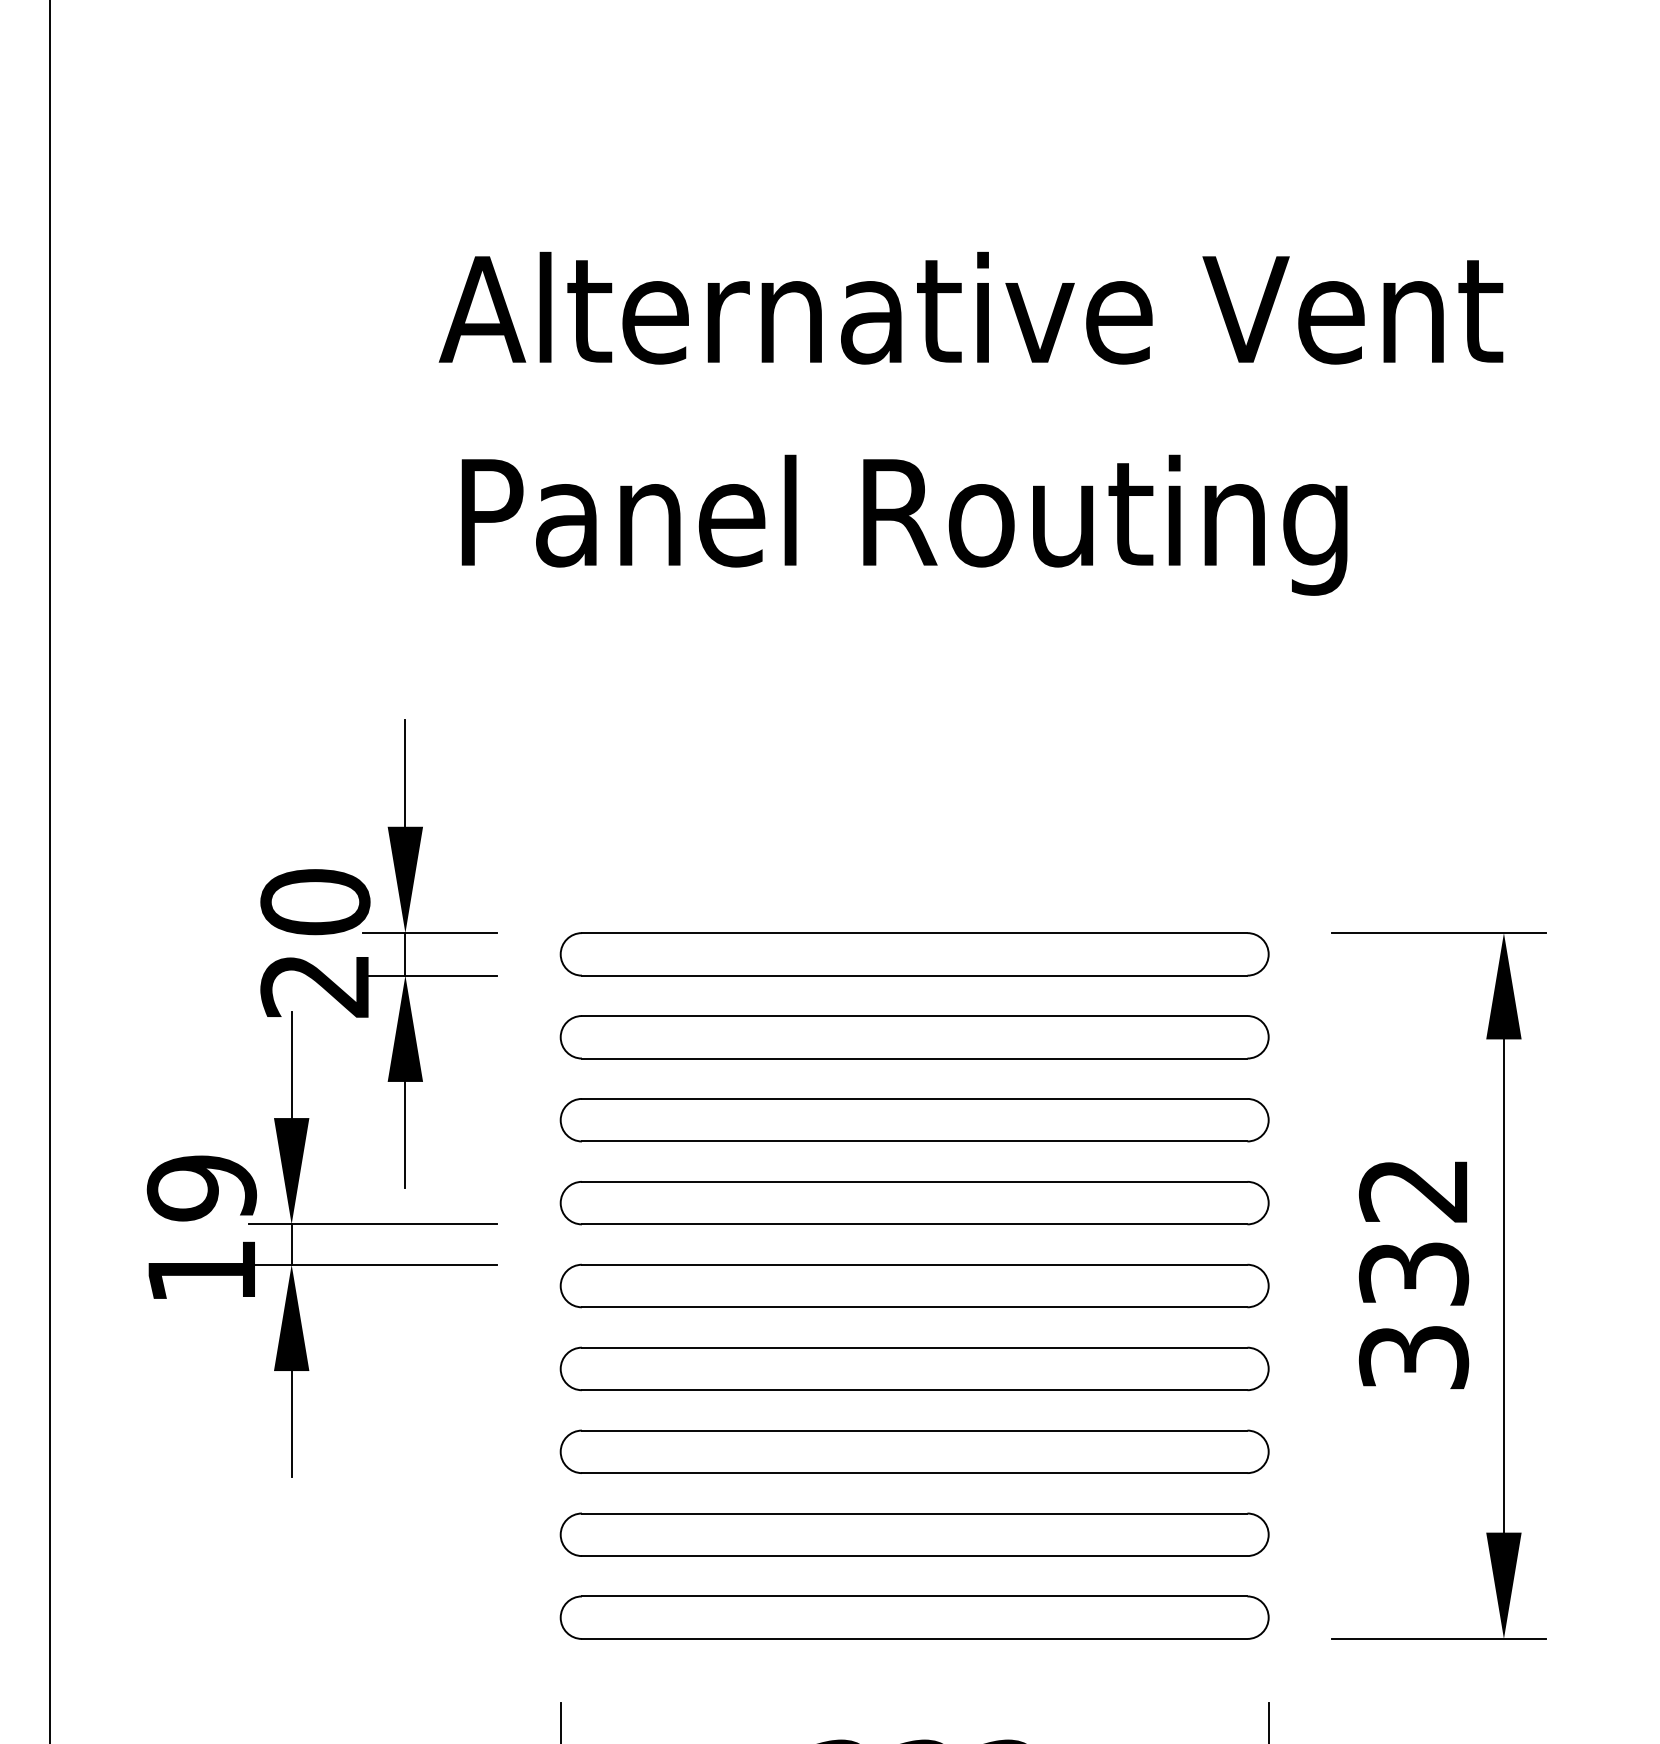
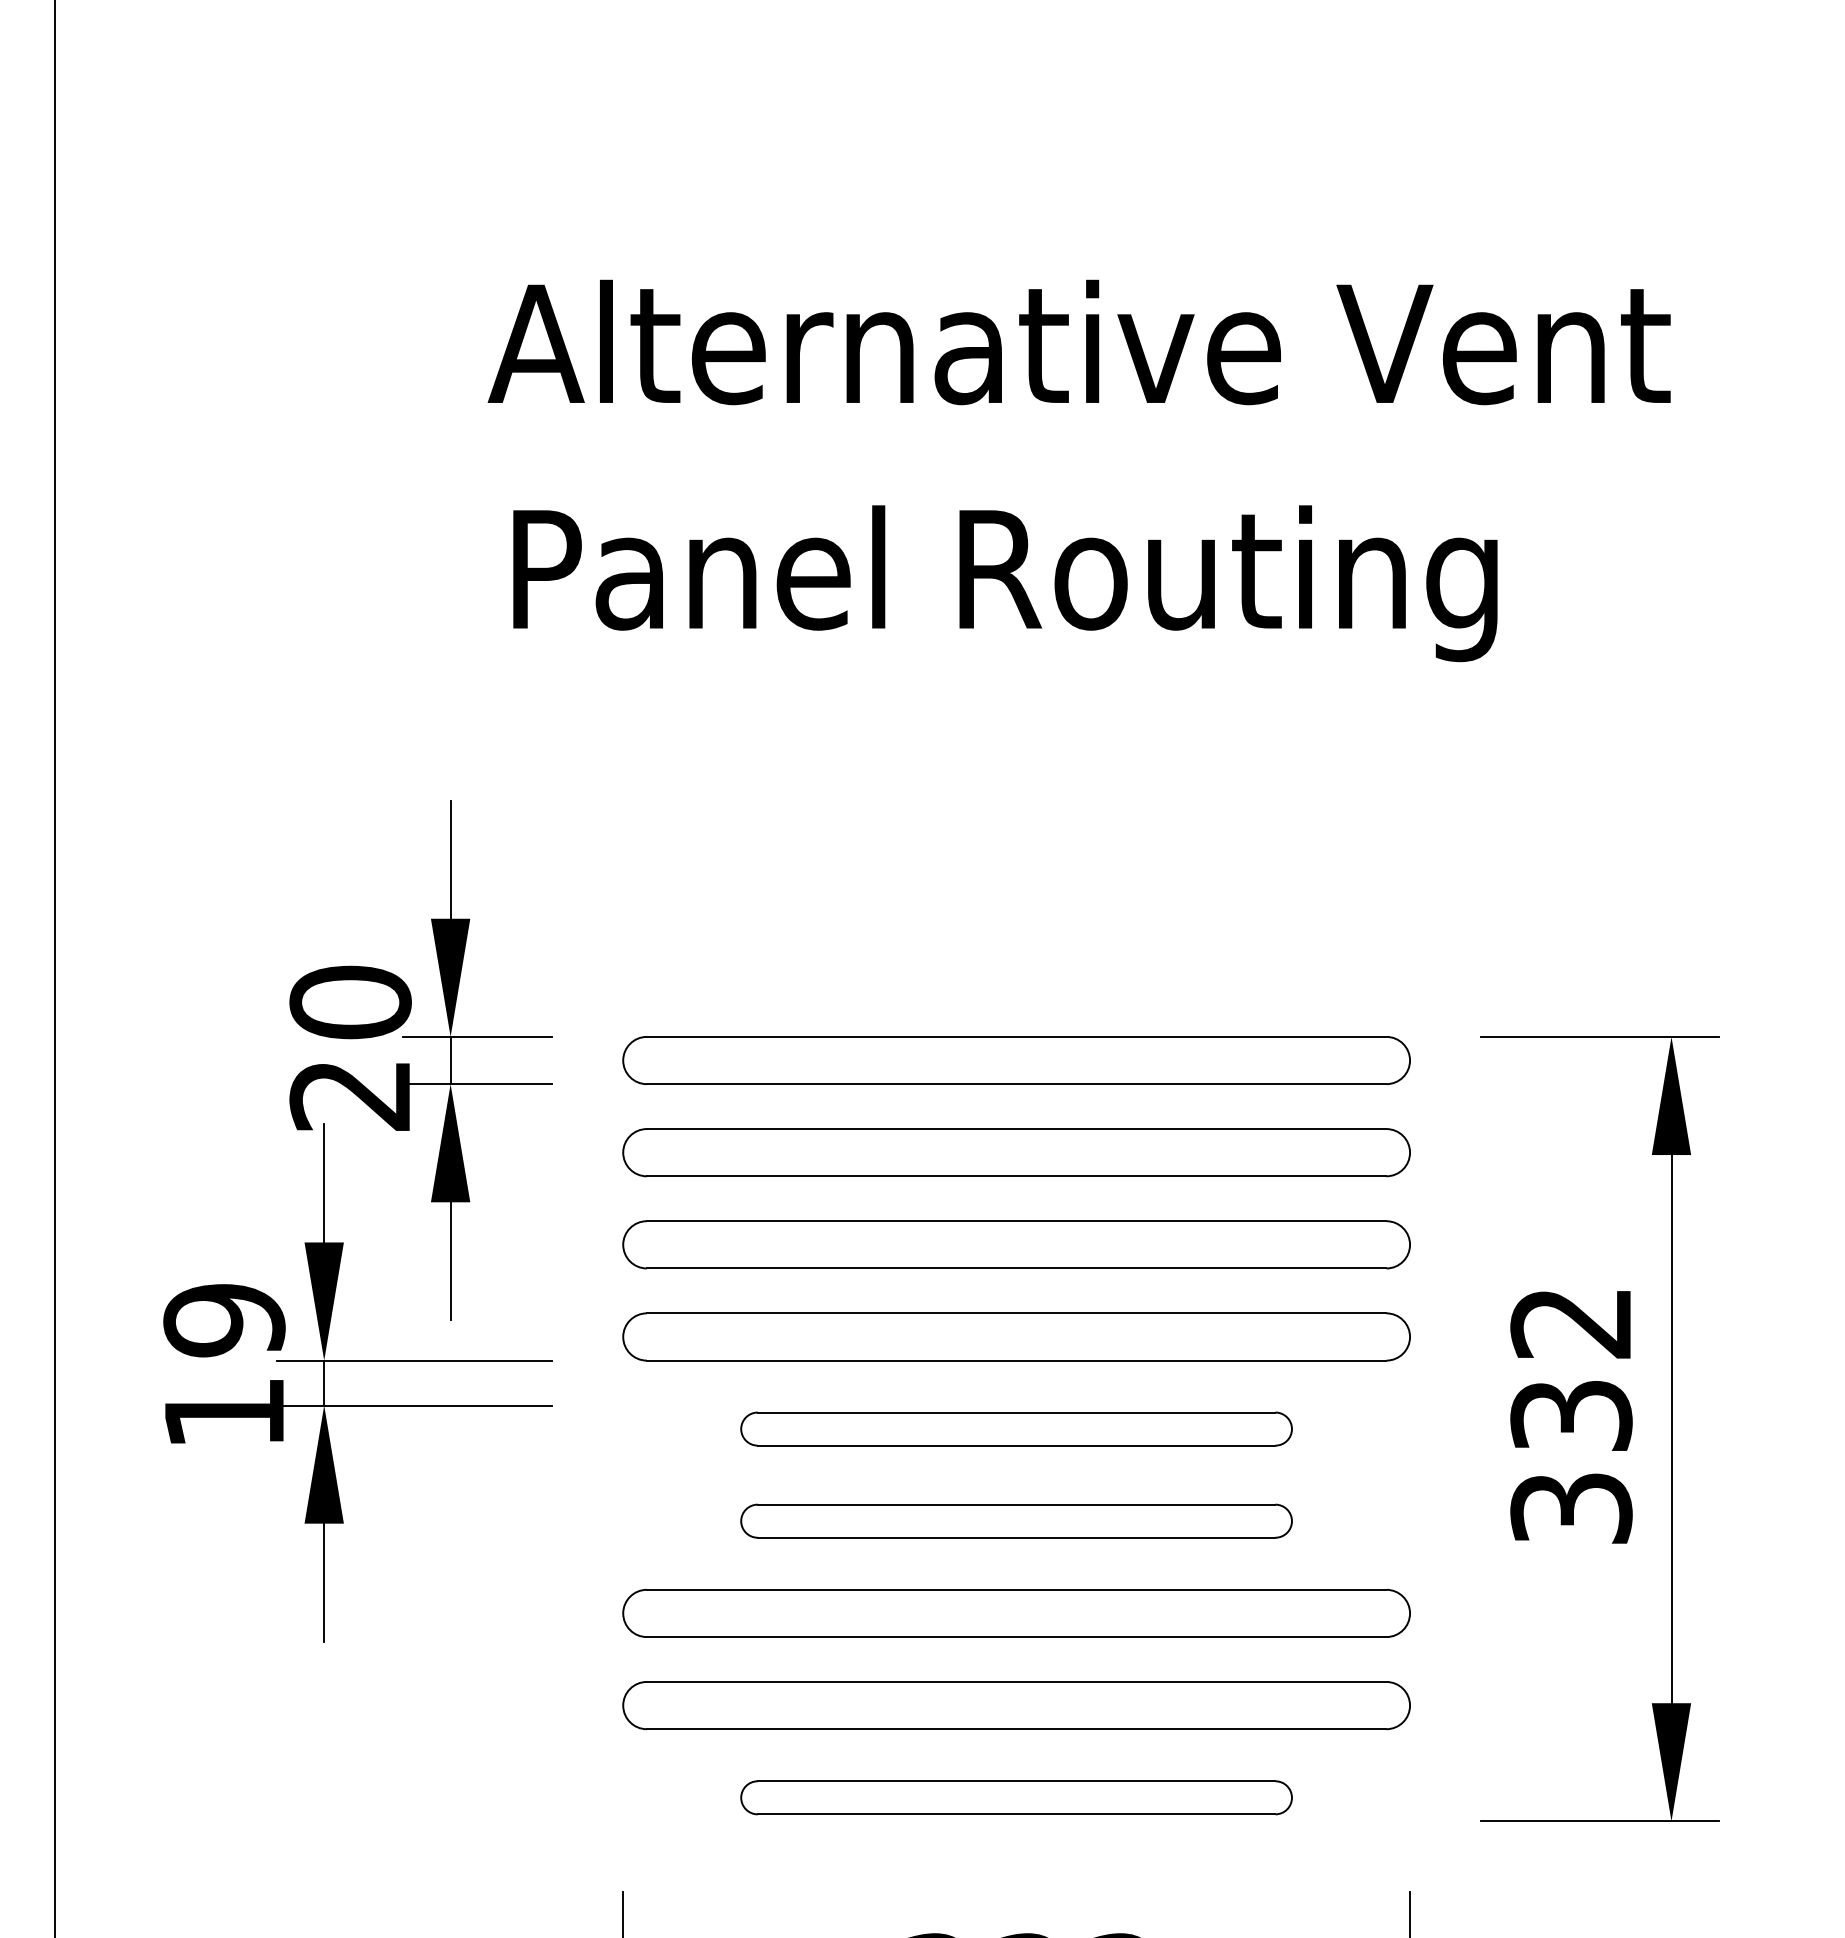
part: (914, 1285) -> (1016, 1428), size x0.7
part: (914, 1368) -> (1016, 1520), size x0.7
part: (914, 1617) -> (1016, 1797), size x0.7

